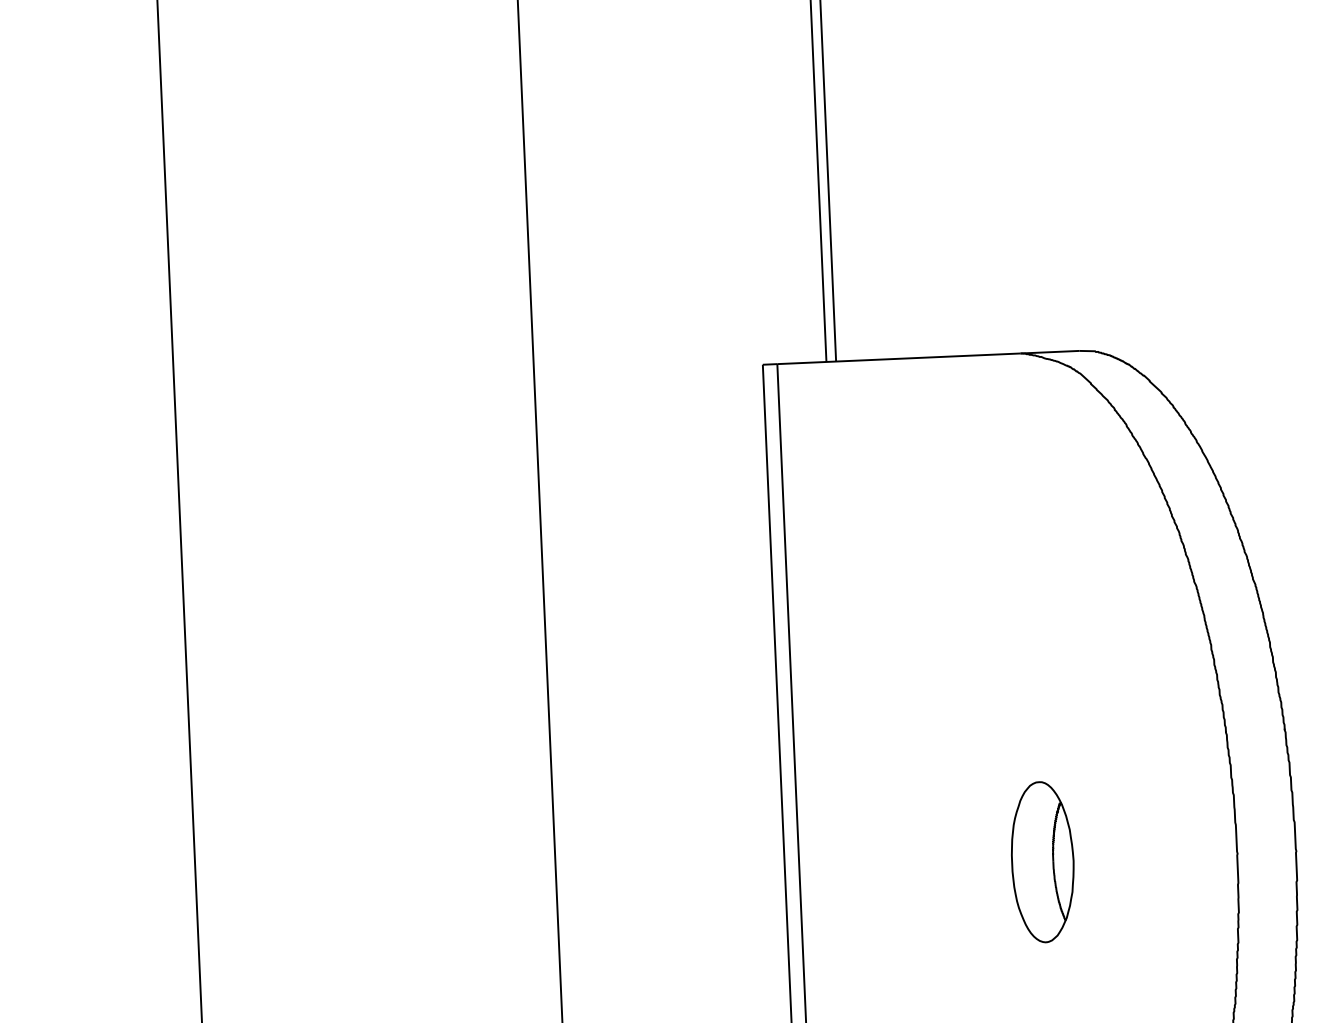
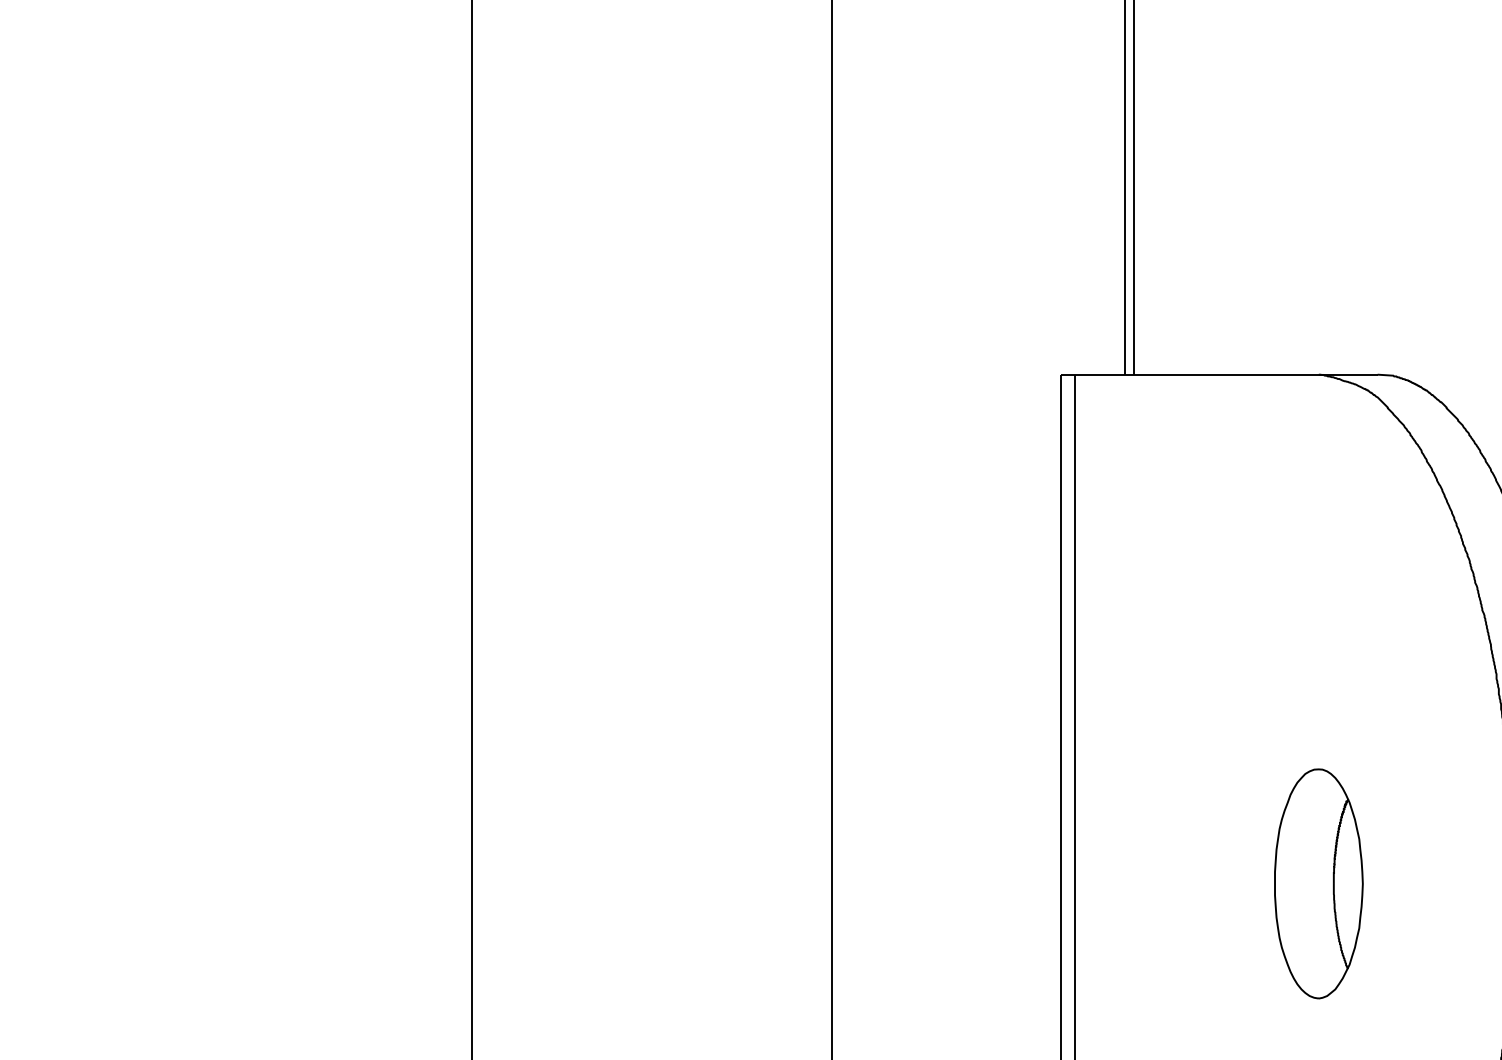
part: (1042, 861) -> (1318, 883), size x1.43

